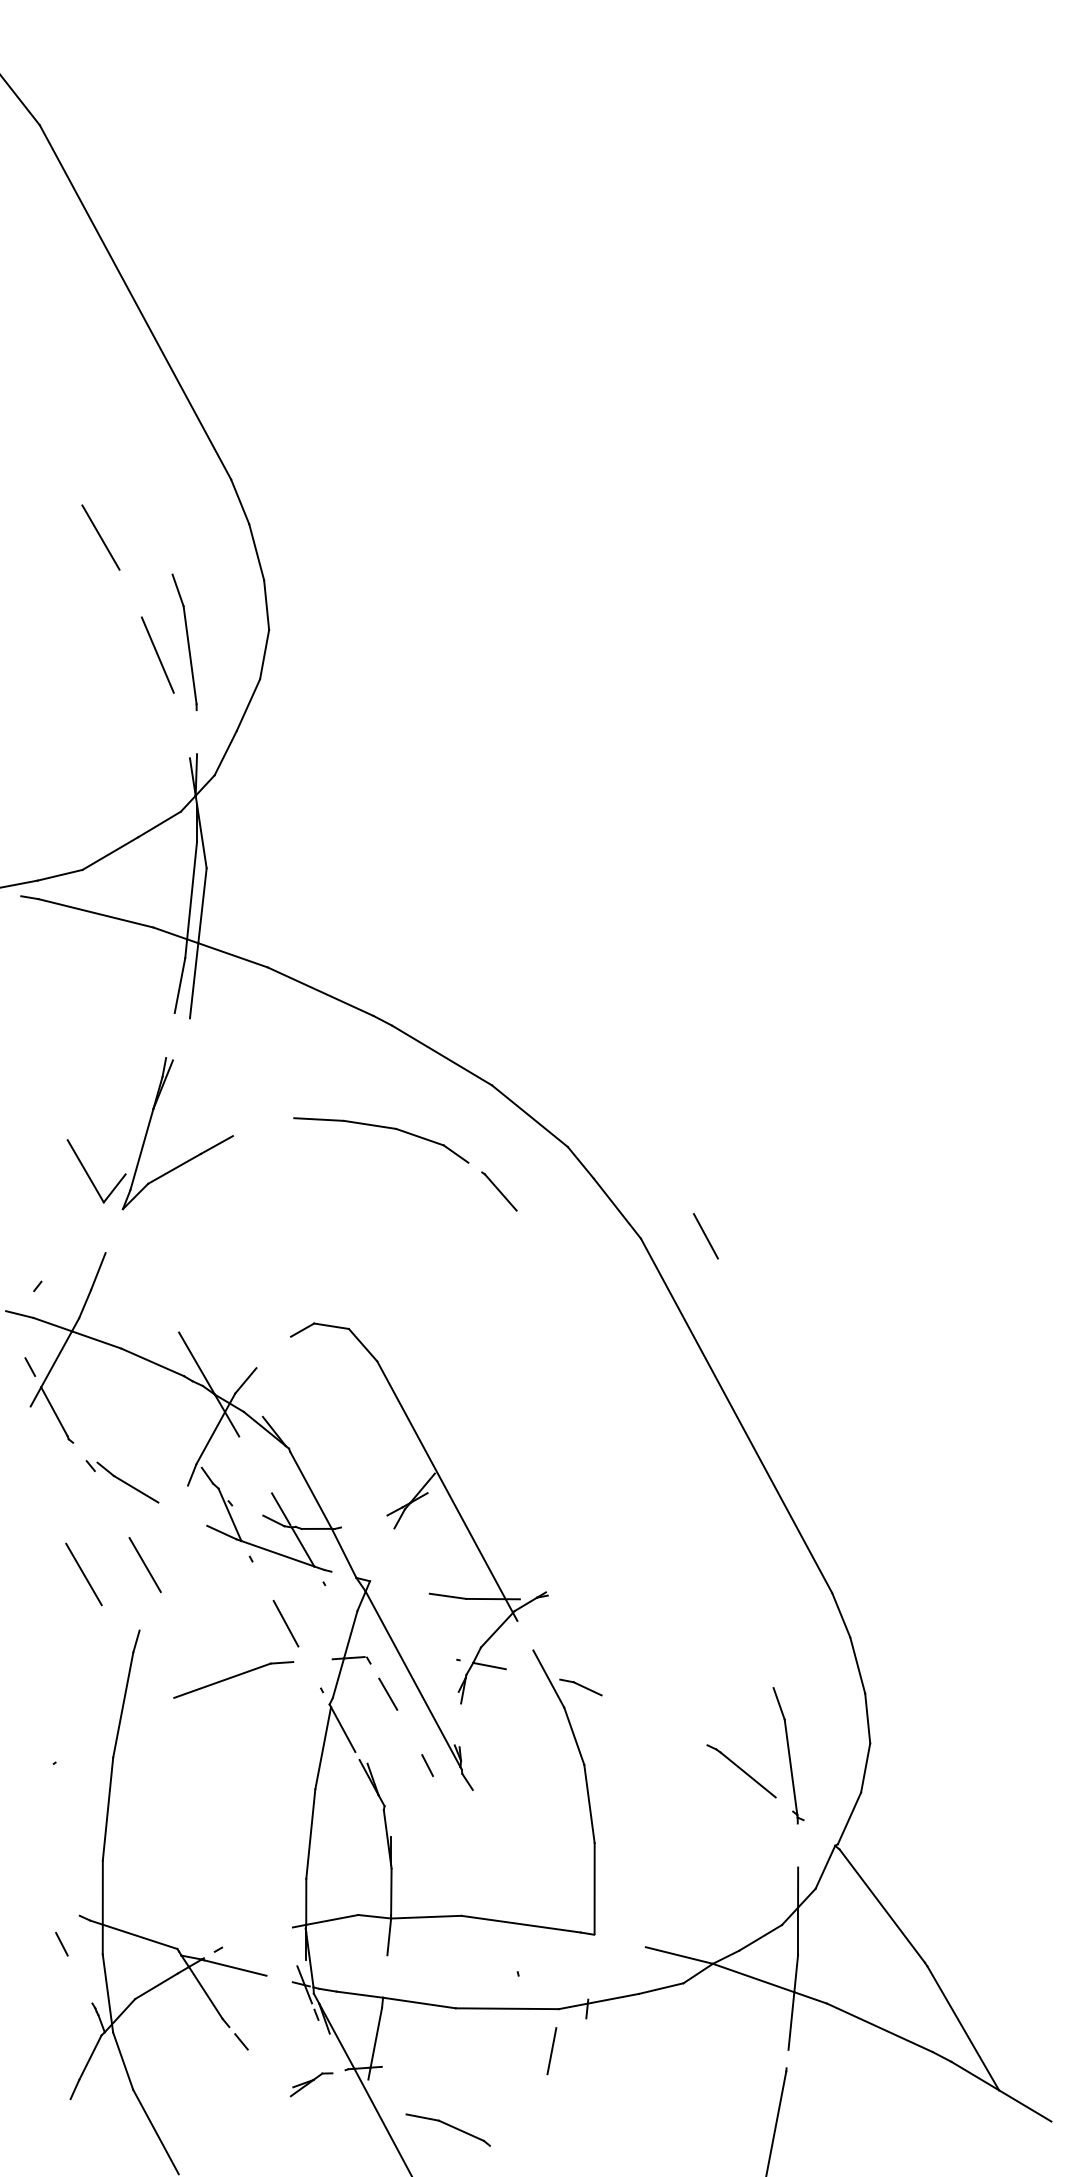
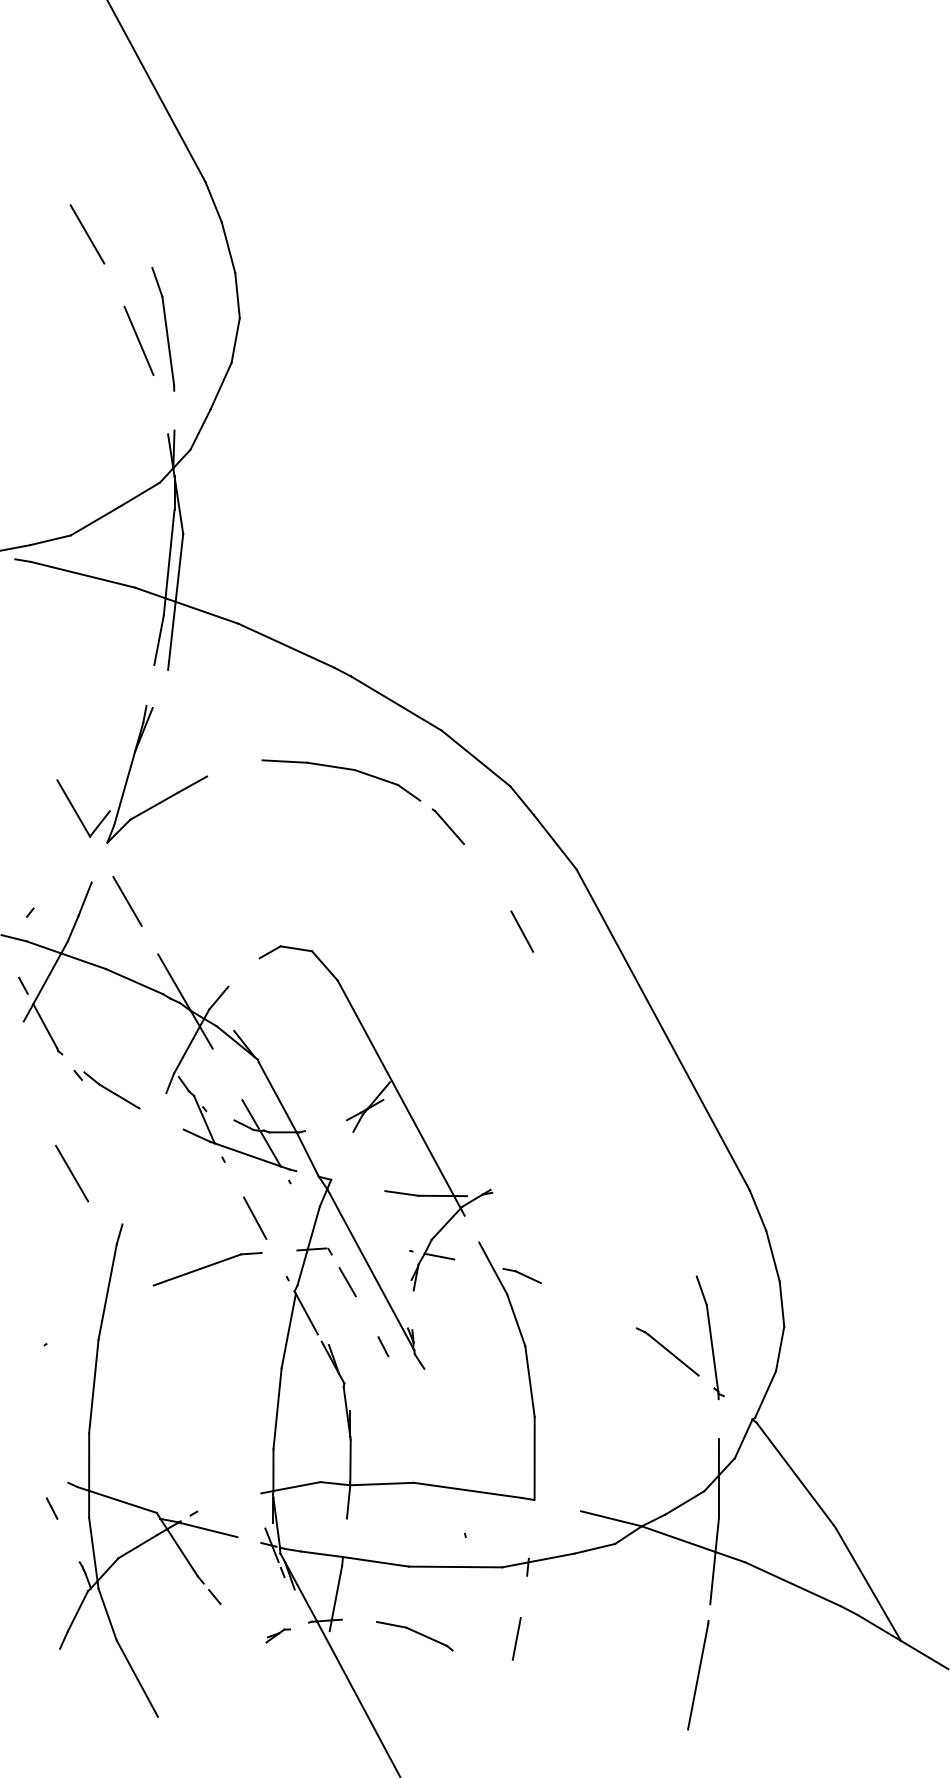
line: (705, 1236) -> (521, 931), moved
line: (144, 1565) -> (126, 901), moved
line: (551, 2051) -> (516, 1639), moved
part: (311, 2084) -> (278, 1635), size x0.62
part: (447, 2129) -> (414, 1635), moved

